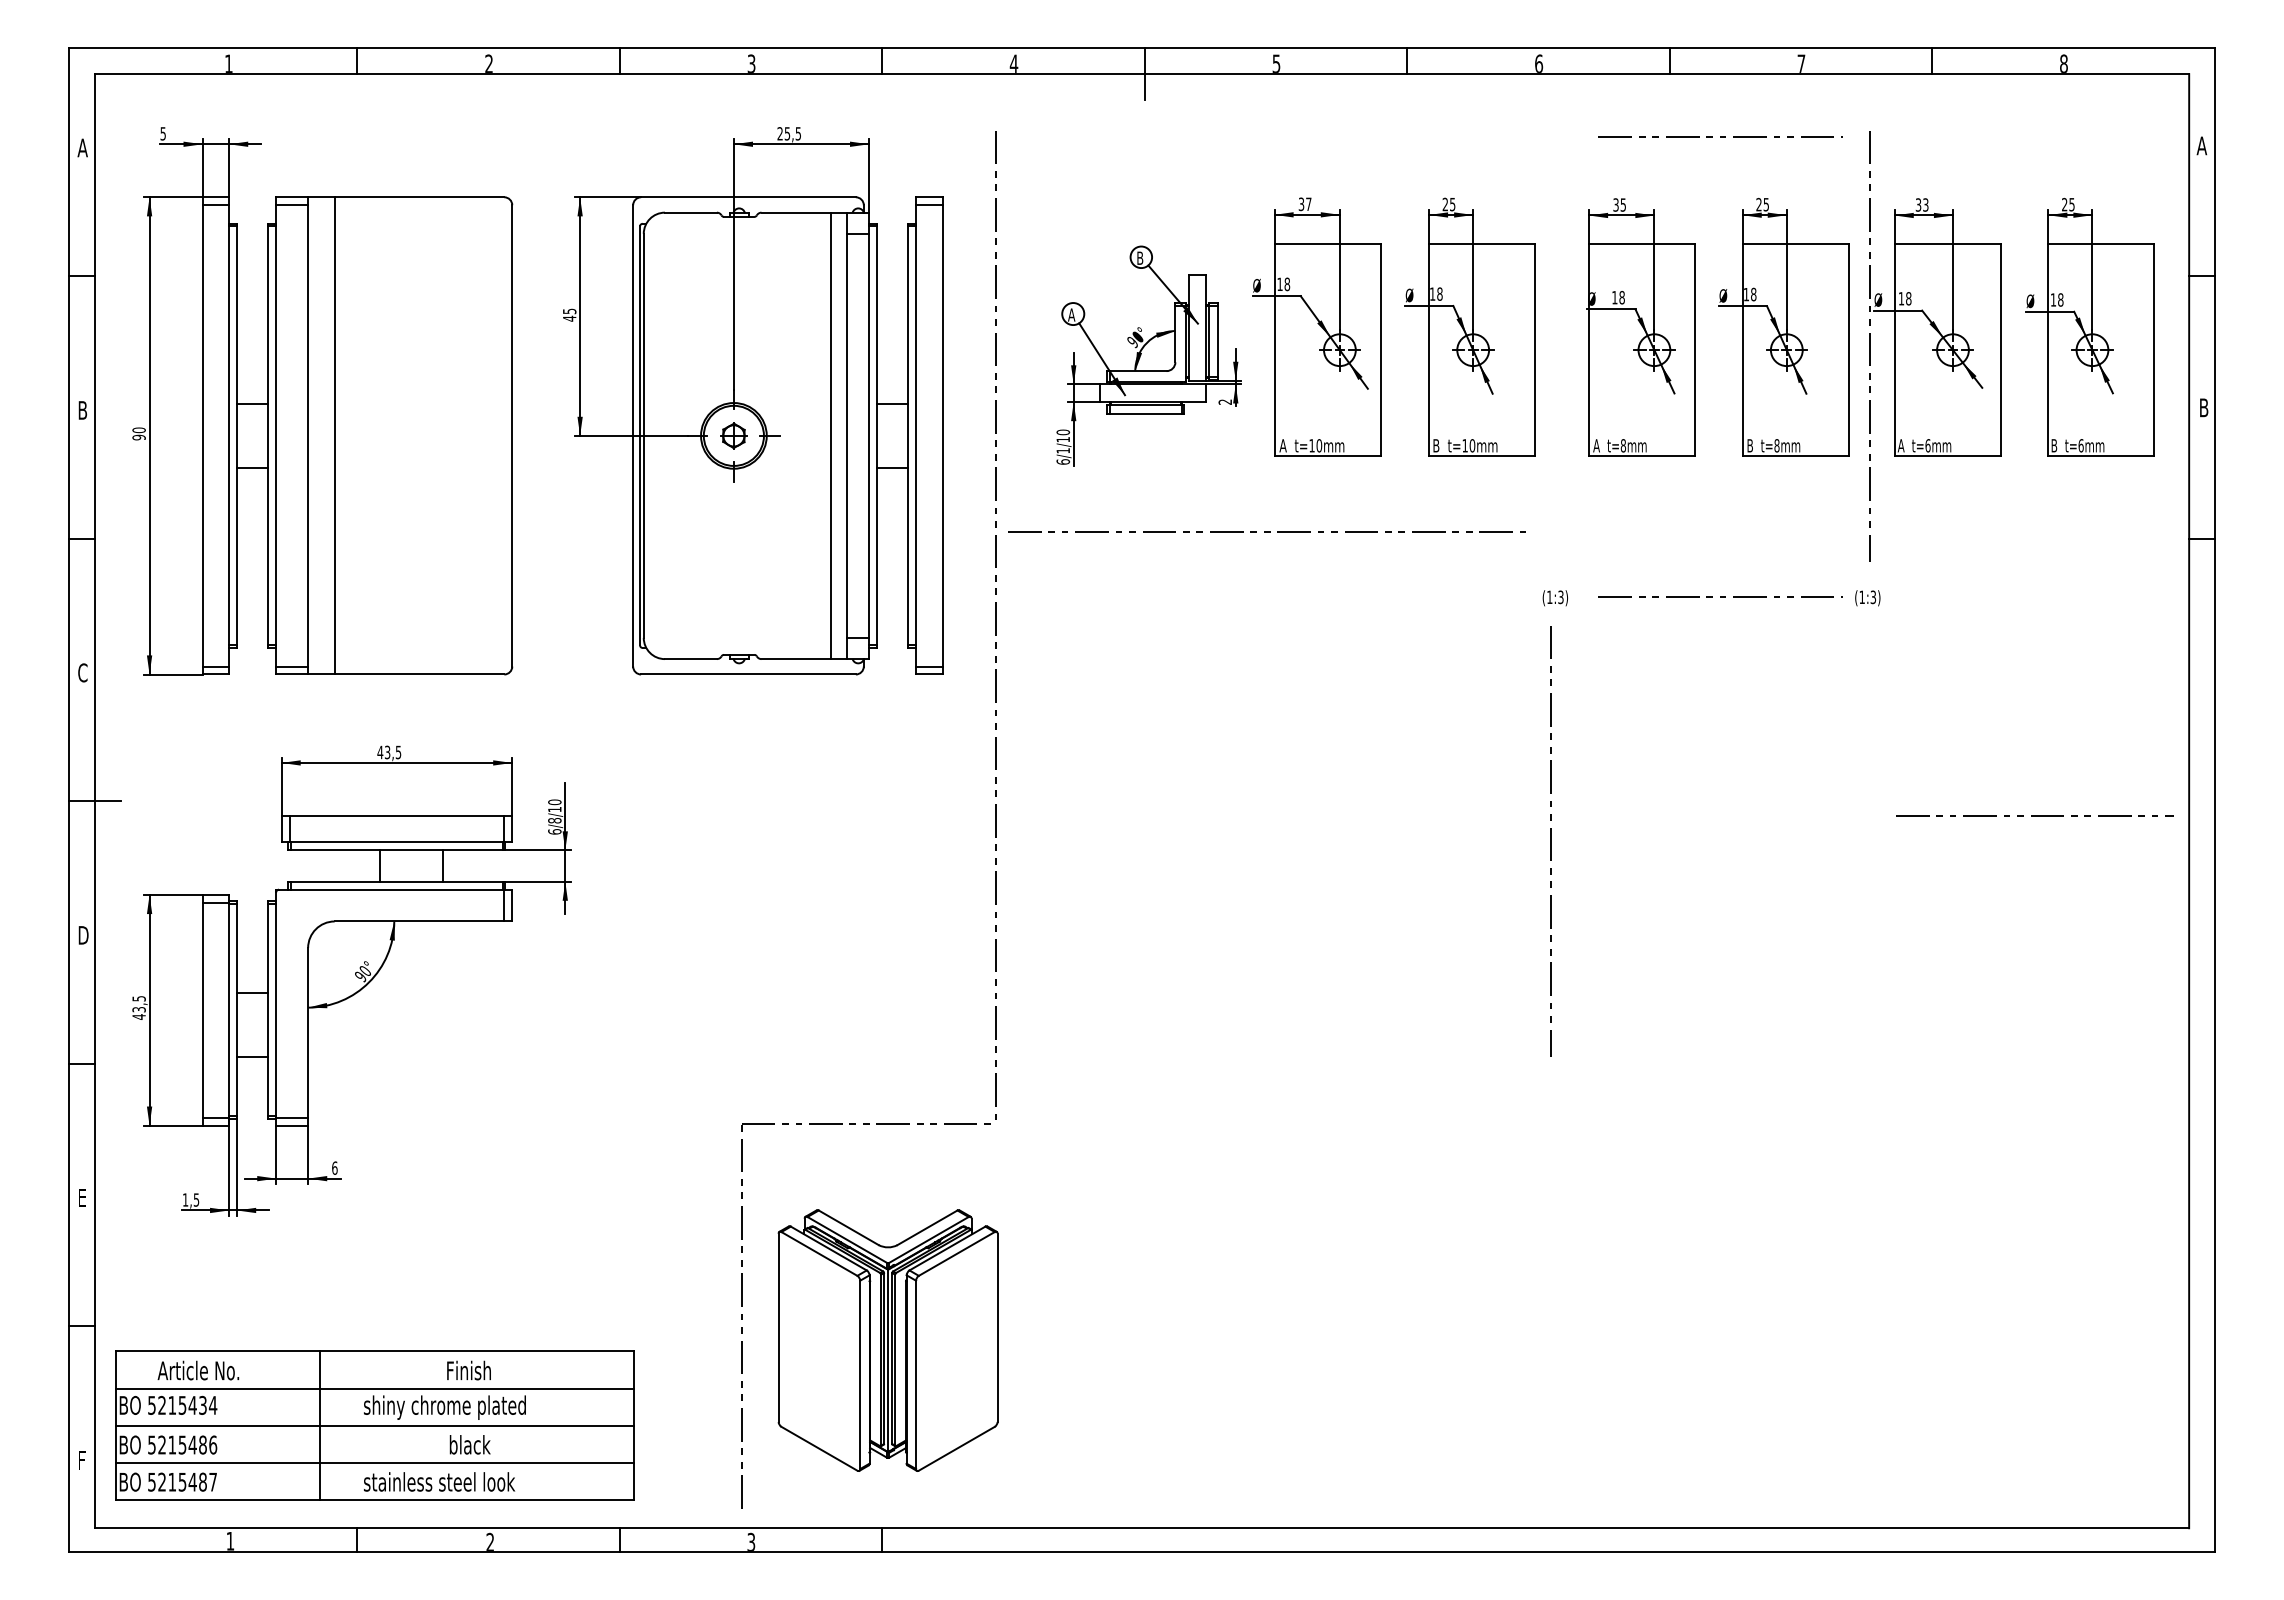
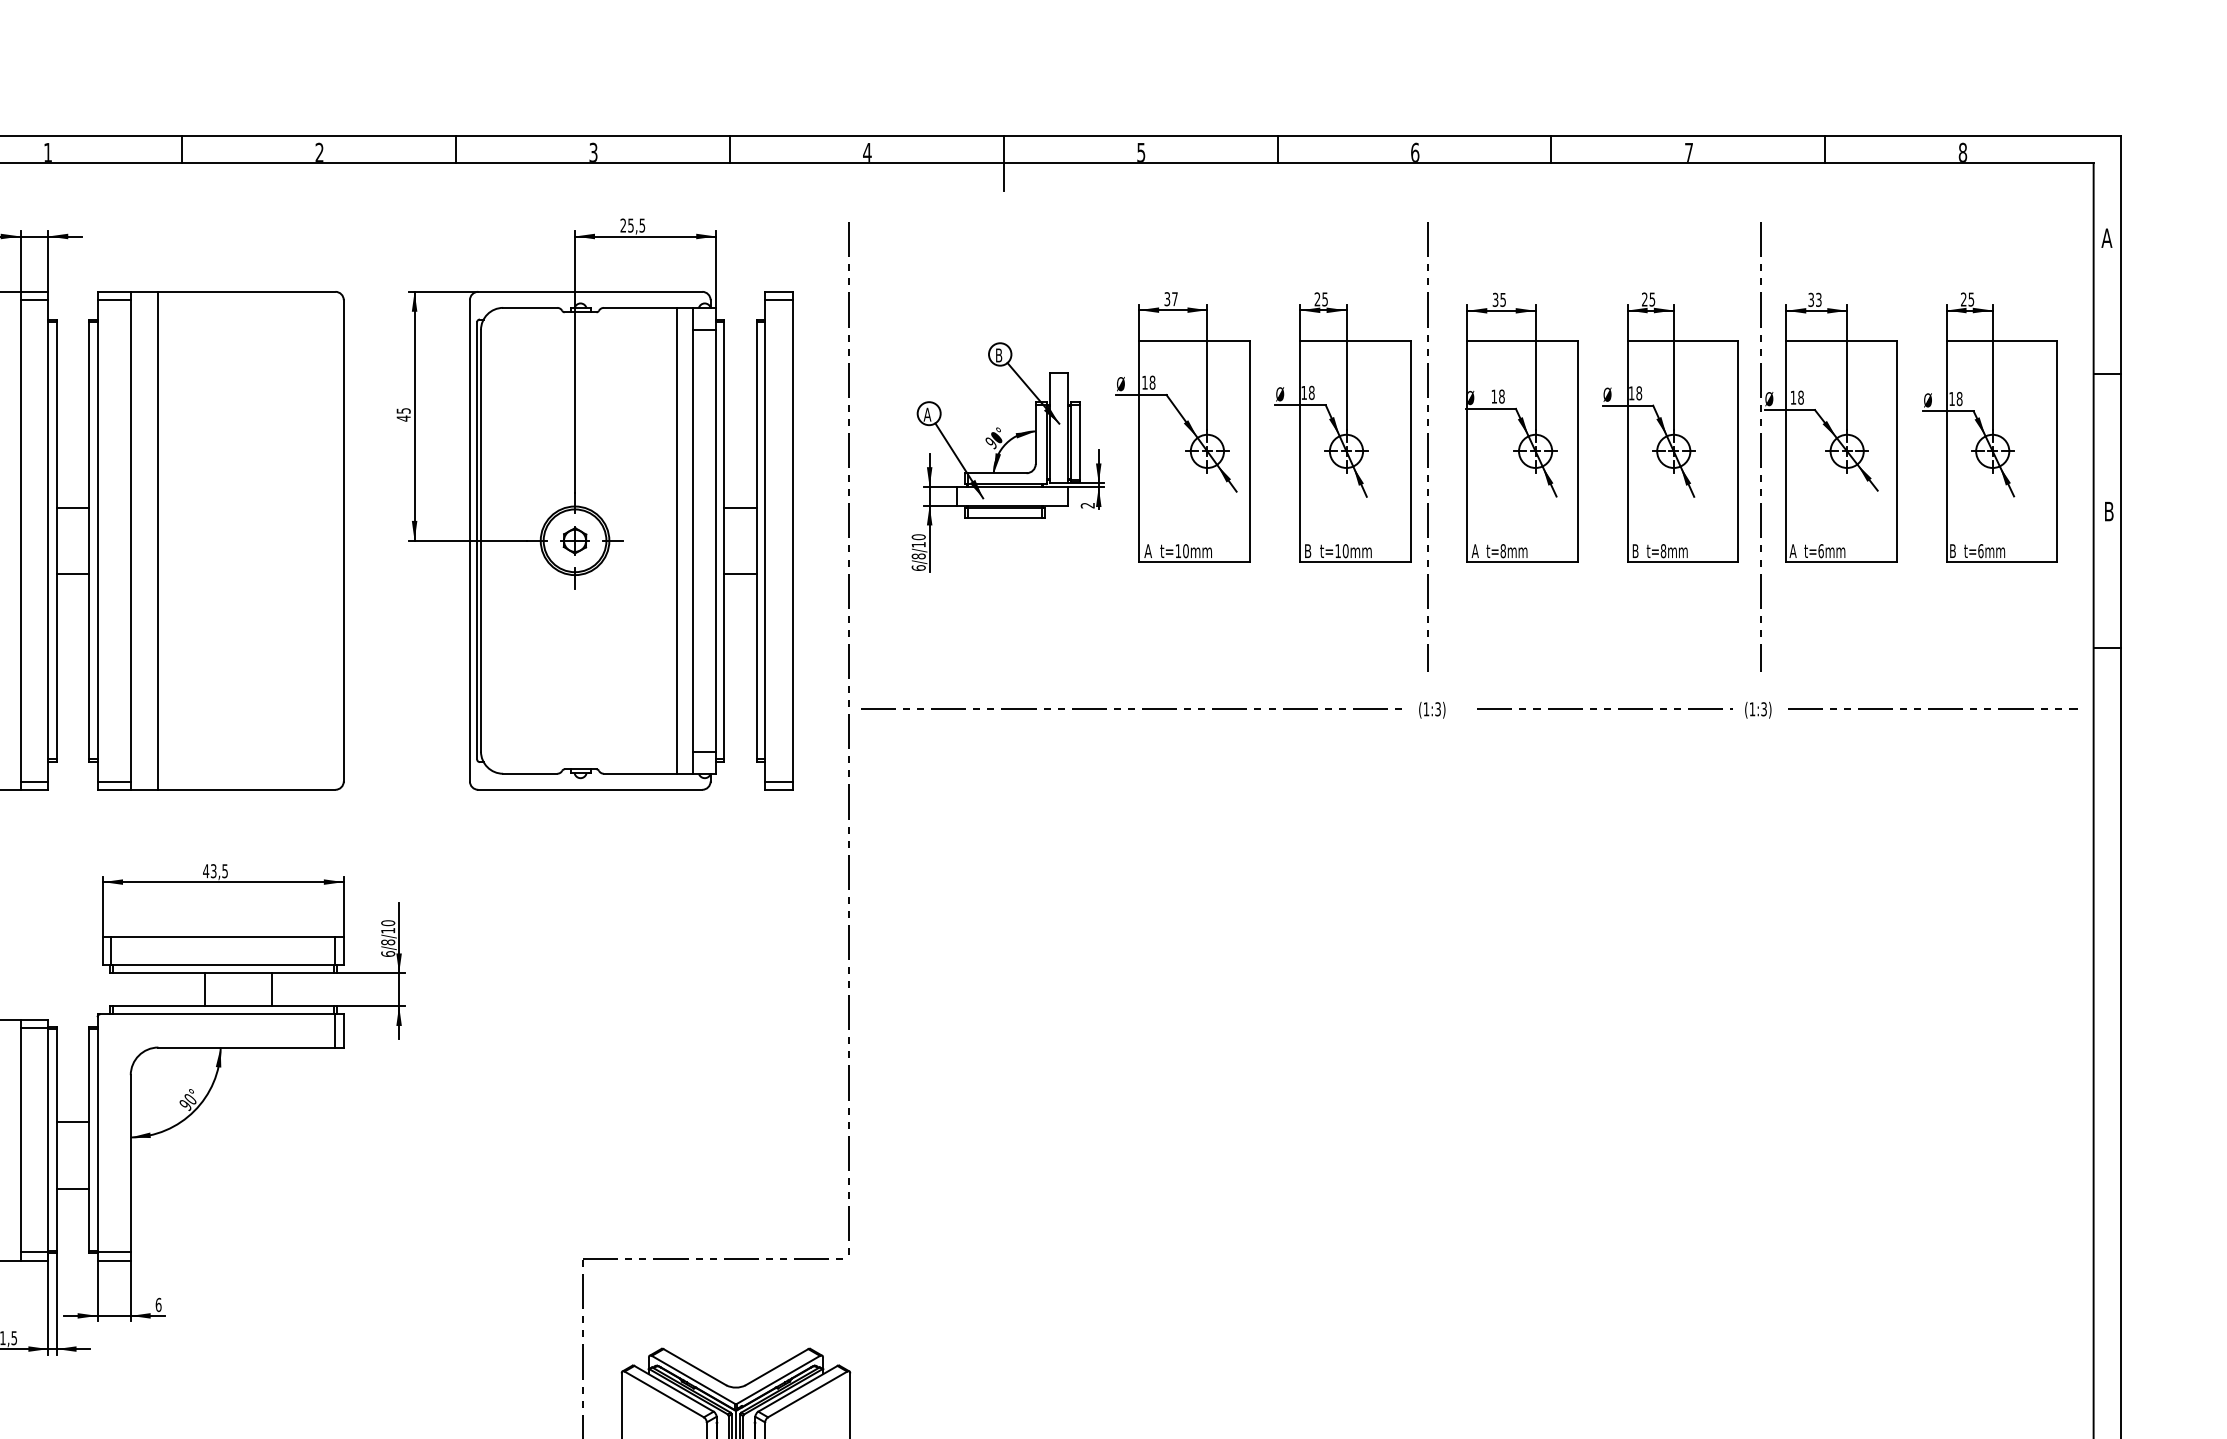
line: (1720, 136) -> (1604, 228), removed
text: (1063, 450) -> (918, 556), 6/1/10 -> 6/8/10
line: (1266, 531) -> (1130, 708), moved
line: (2034, 815) -> (1932, 708), moved
line: (1550, 841) -> (1427, 447), moved

